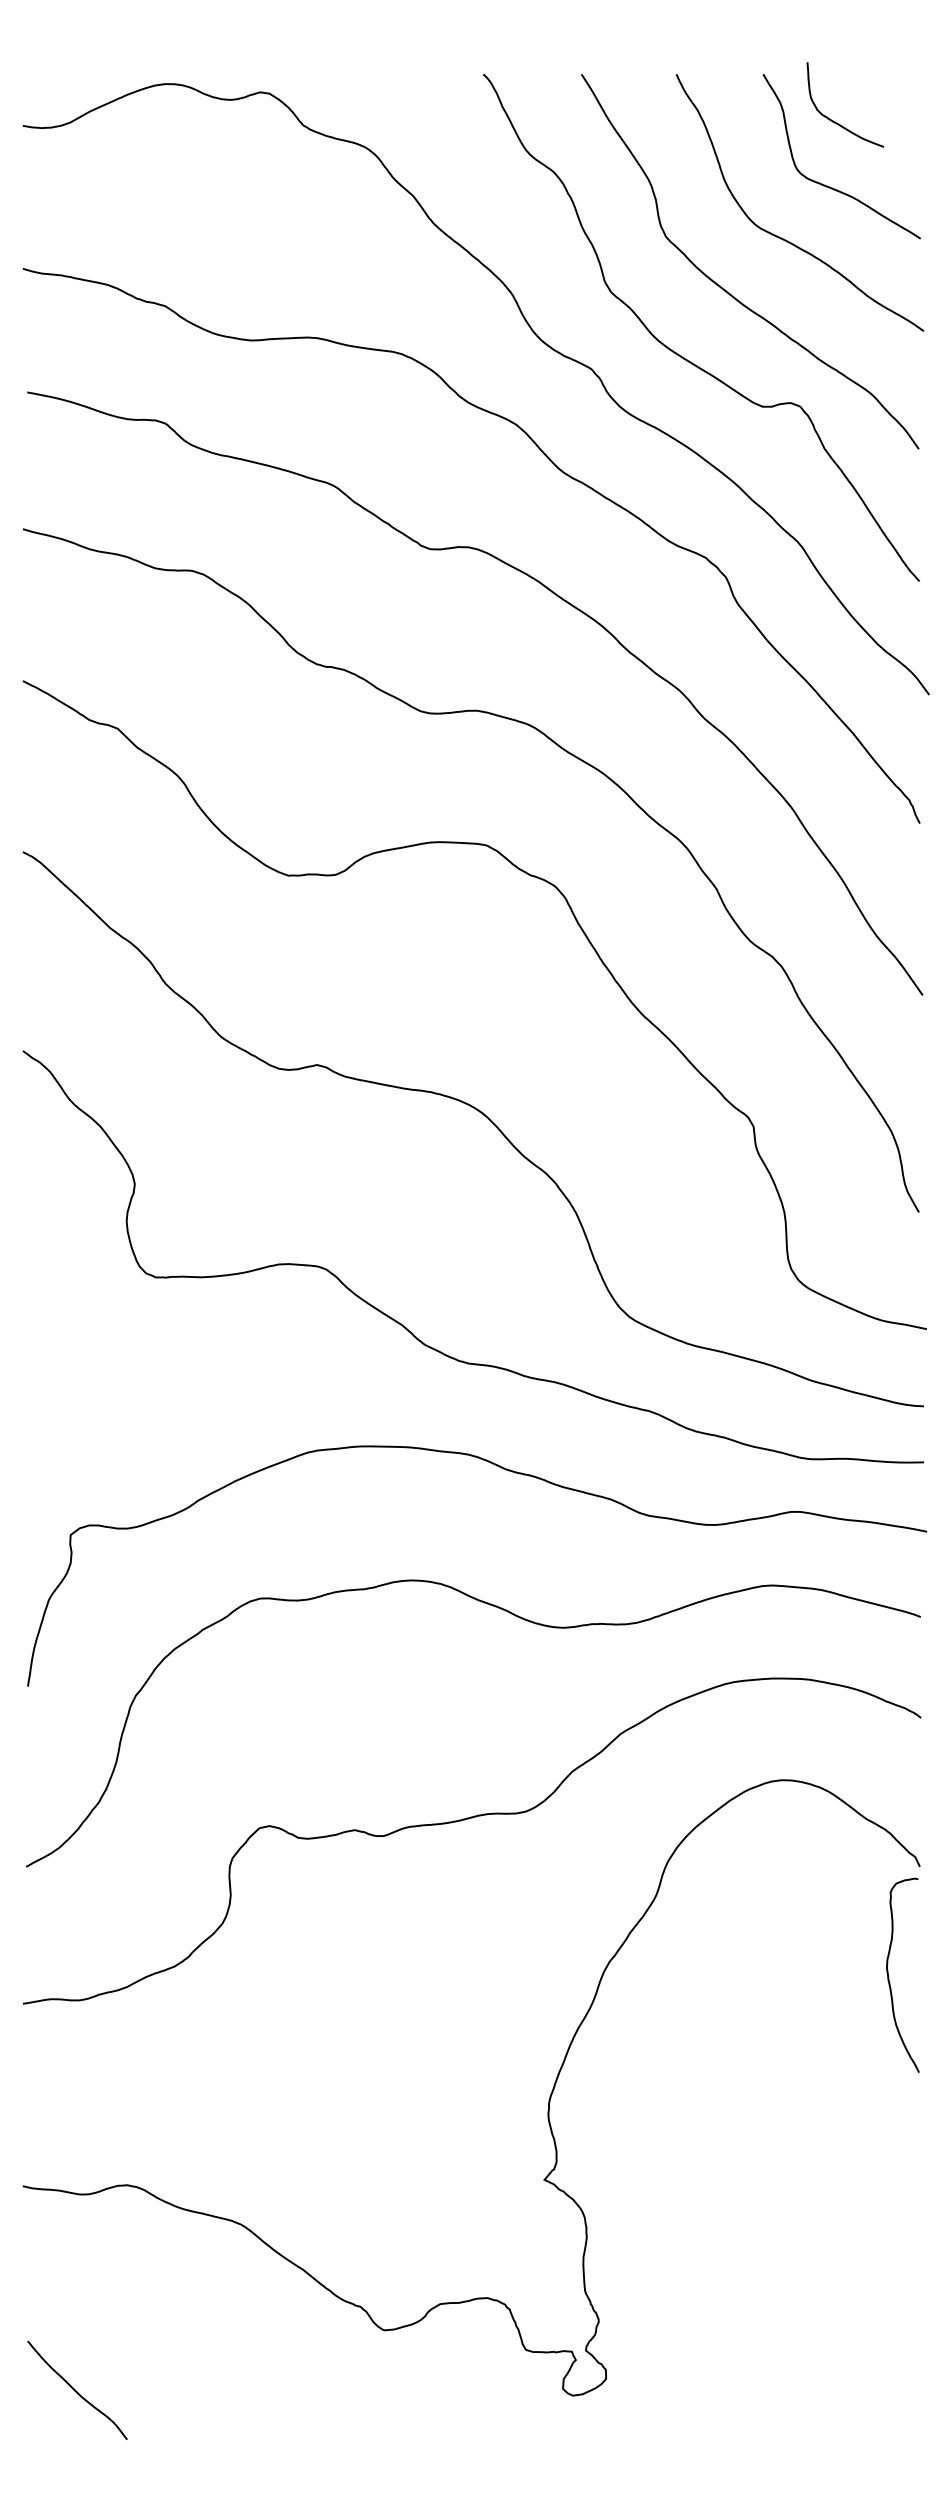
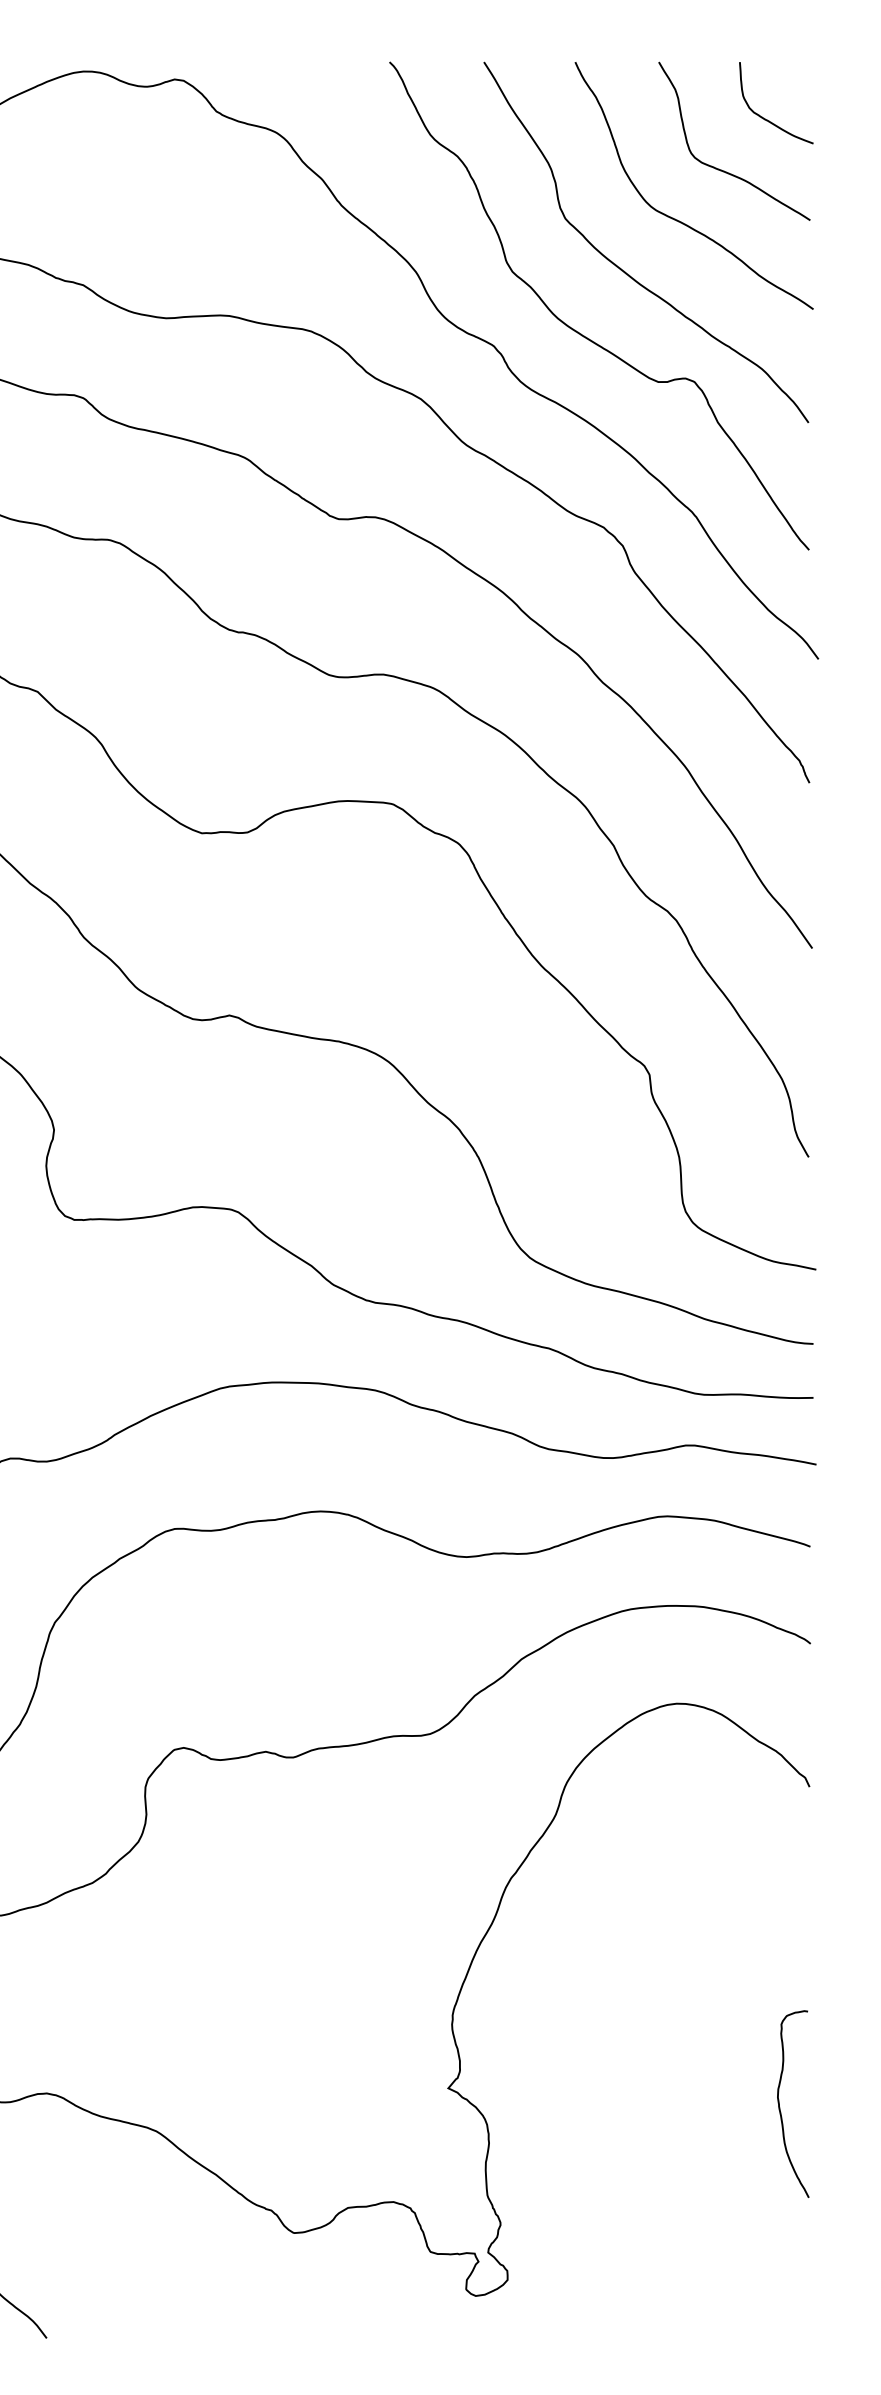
curve: (837, 122) -> (768, 120), moved
curve: (889, 1977) -> (780, 2106), moved

